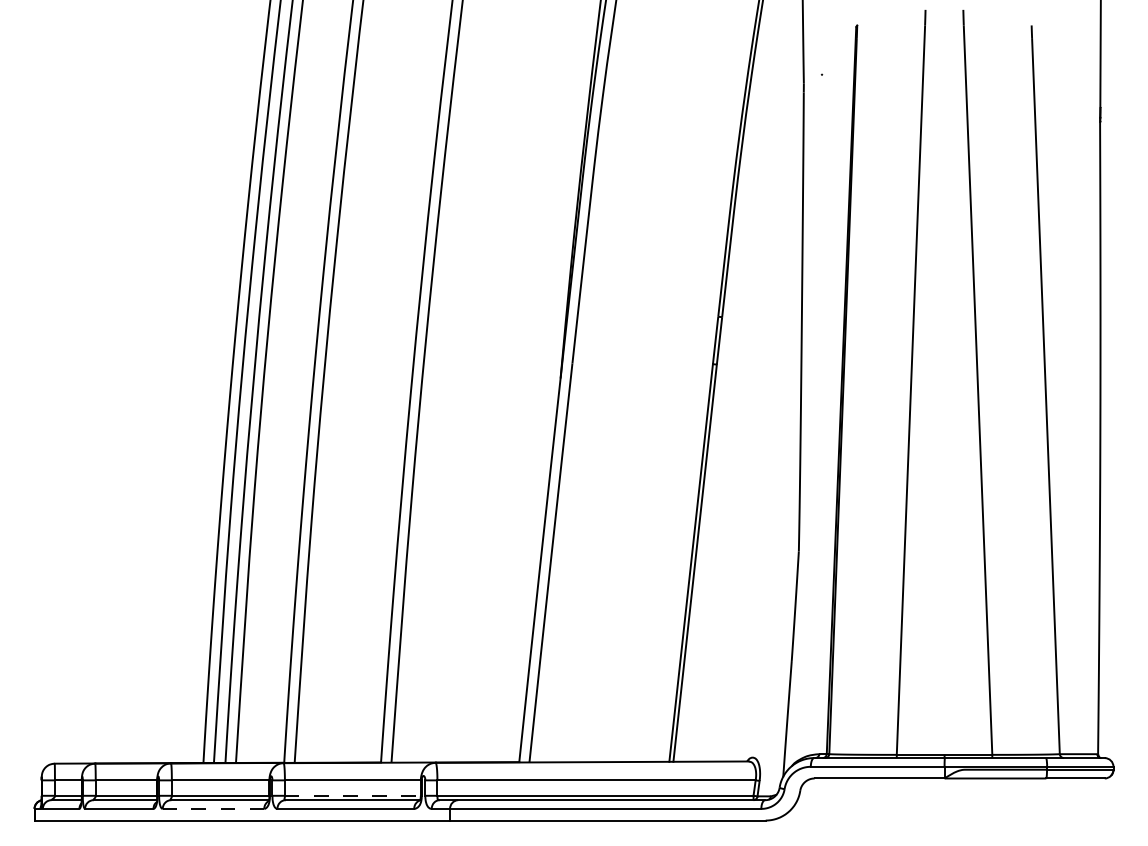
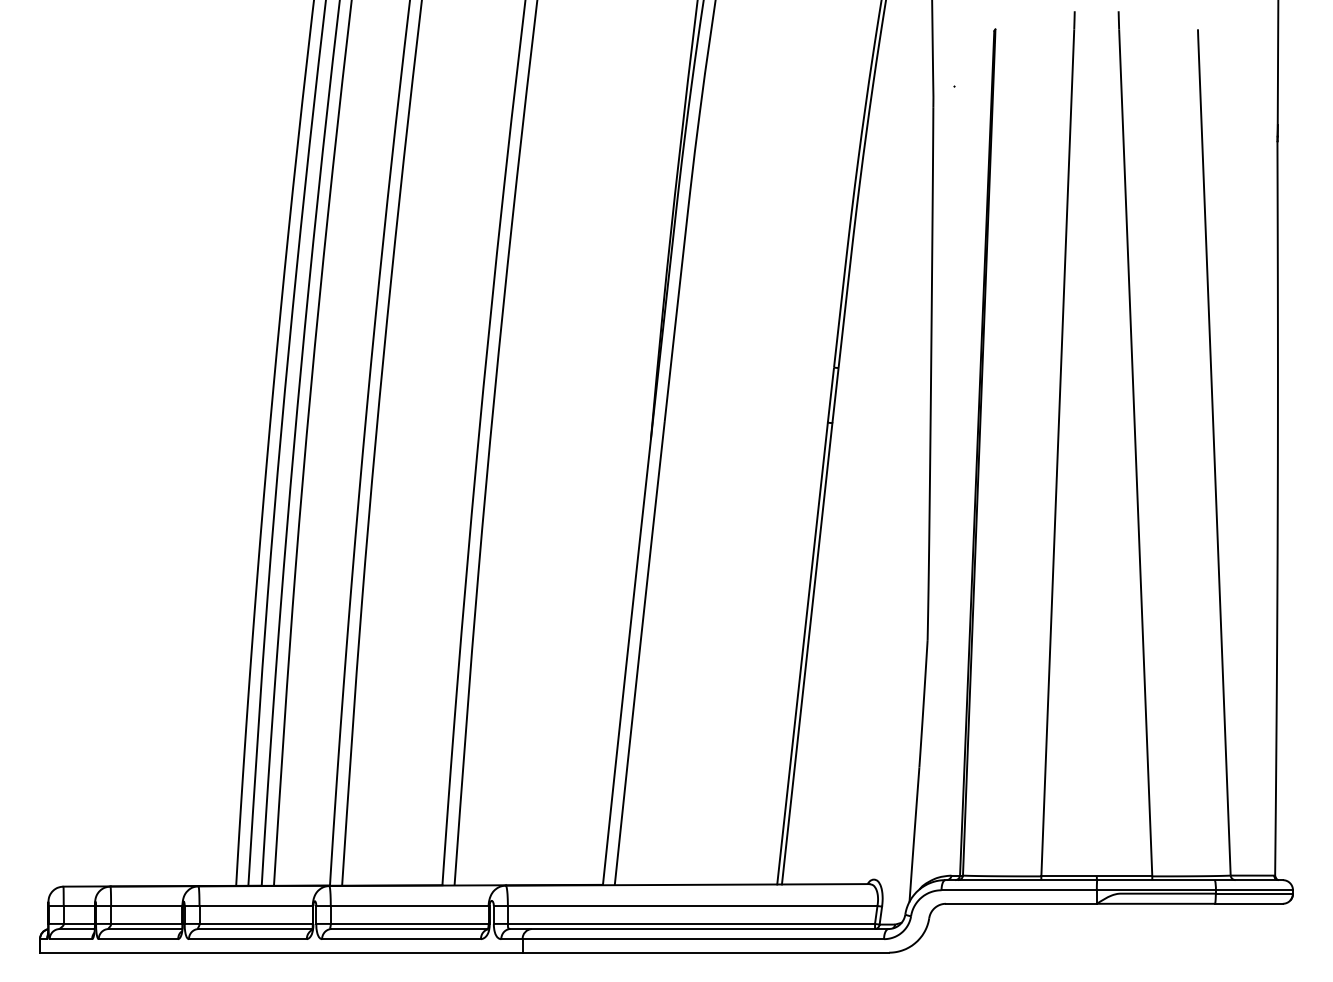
line: (352, 795) -> (409, 923), dashed -> solid
line: (213, 809) -> (247, 939), dashed -> solid

